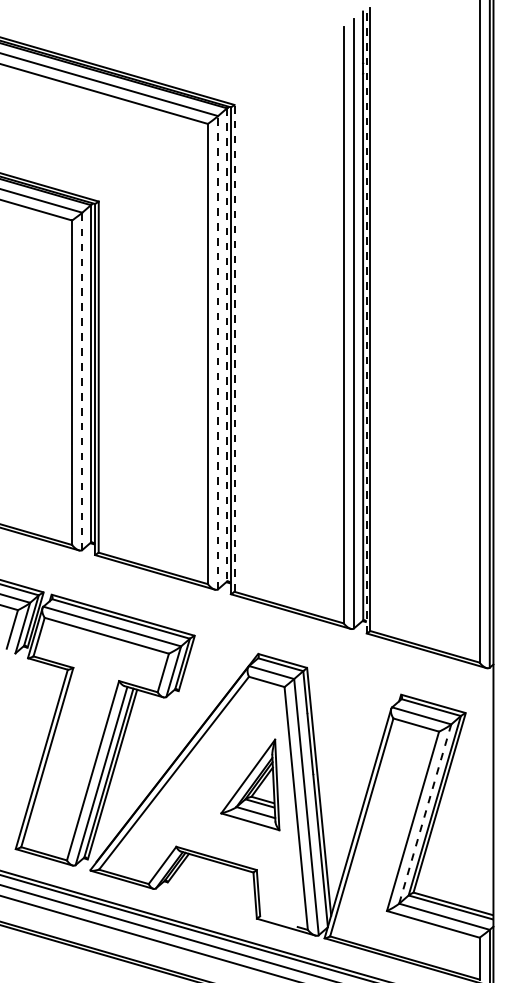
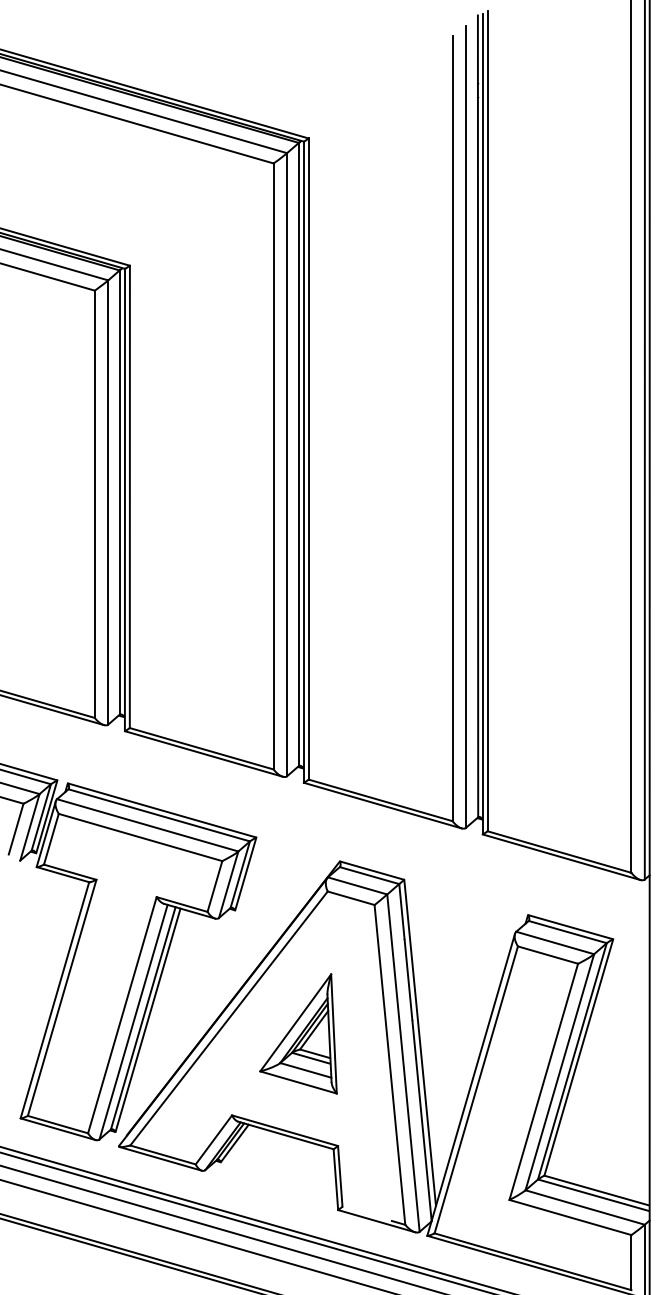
line: (366, 321) -> (482, 423), dashed -> solid
line: (226, 344) -> (298, 454), dashed -> solid
line: (234, 348) -> (308, 459), dashed -> solid
line: (218, 352) -> (287, 464), dashed -> solid
line: (82, 381) -> (108, 502), dashed -> solid
part: (250, 784) -> (298, 1033), moved
line: (424, 814) -> (559, 1072), dashed -> solid

